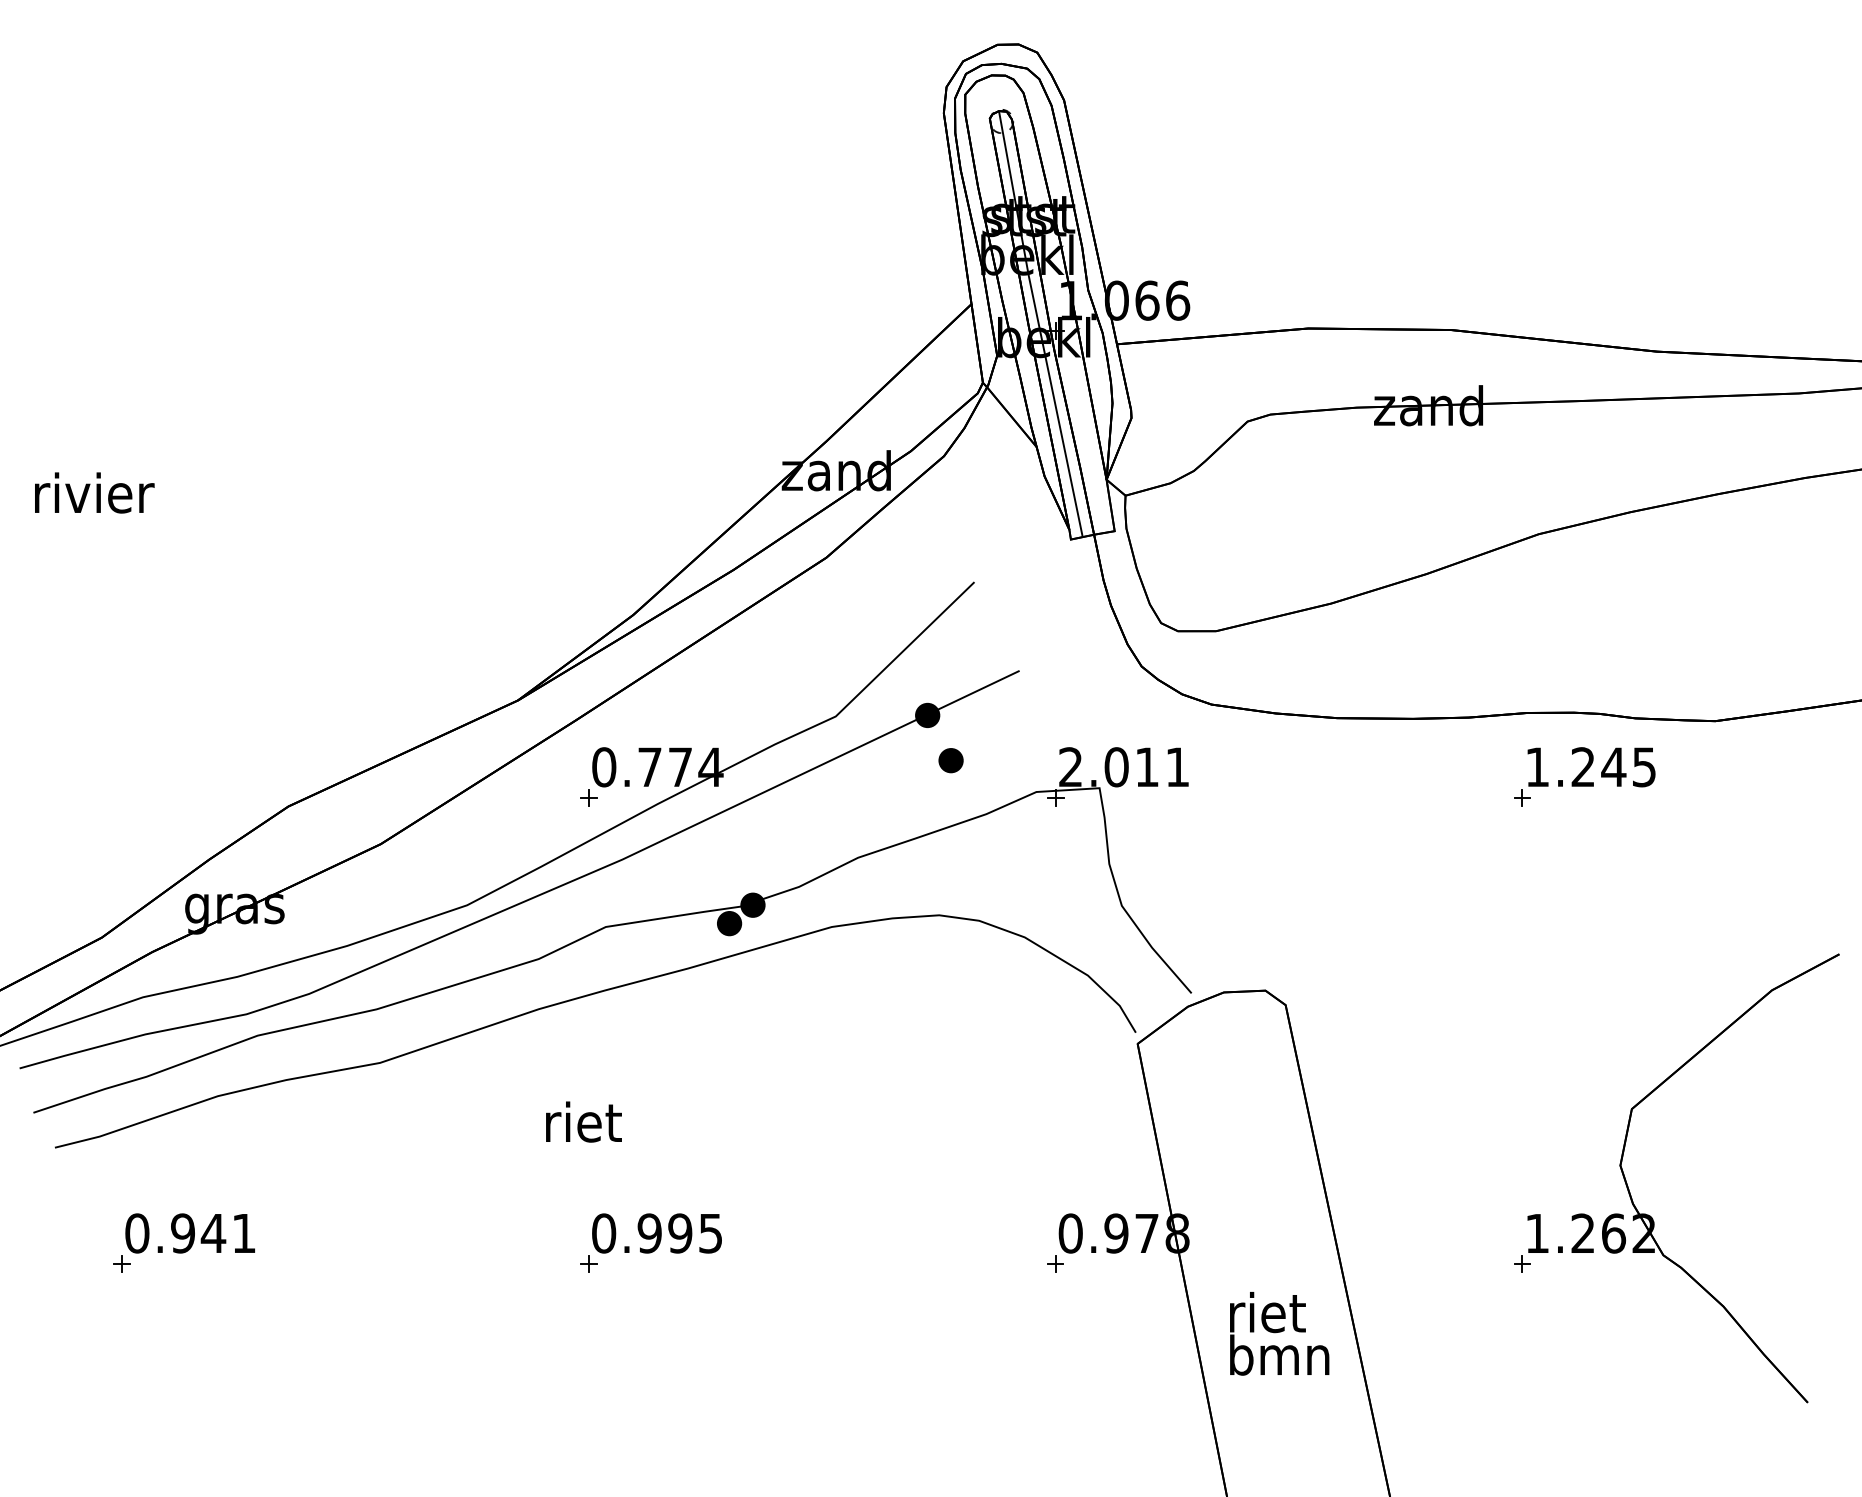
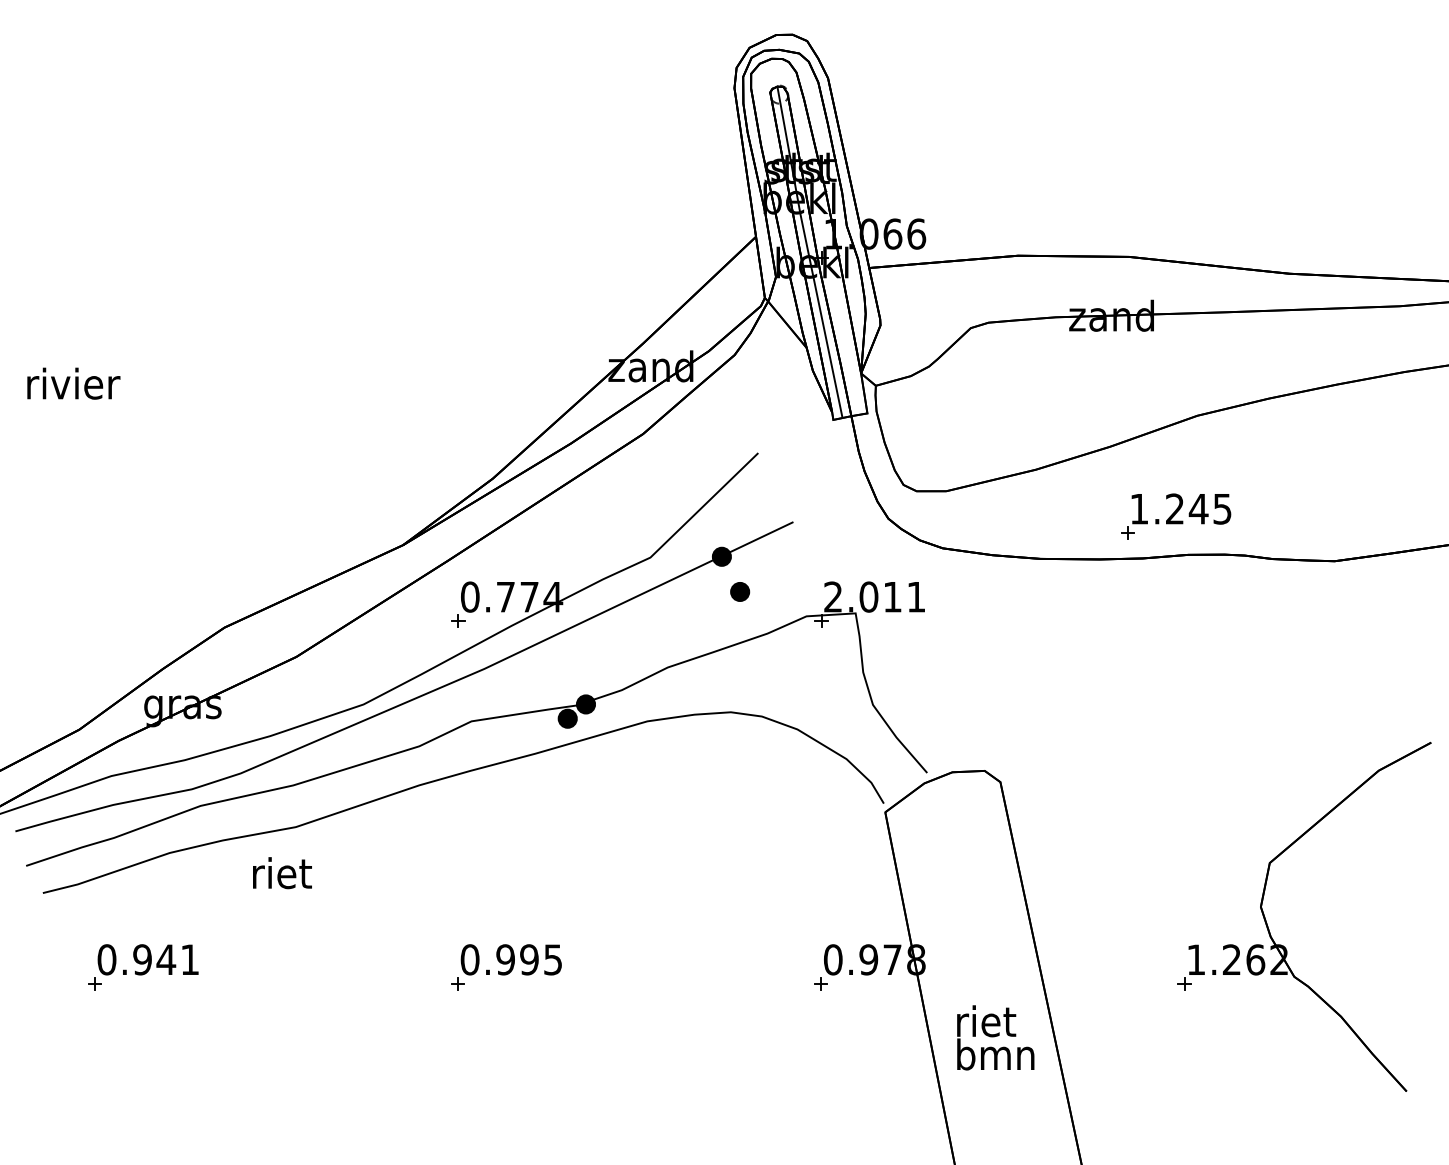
part: (1585, 776) -> (1176, 516), moved
text: (583, 1122) -> (282, 873), moved

